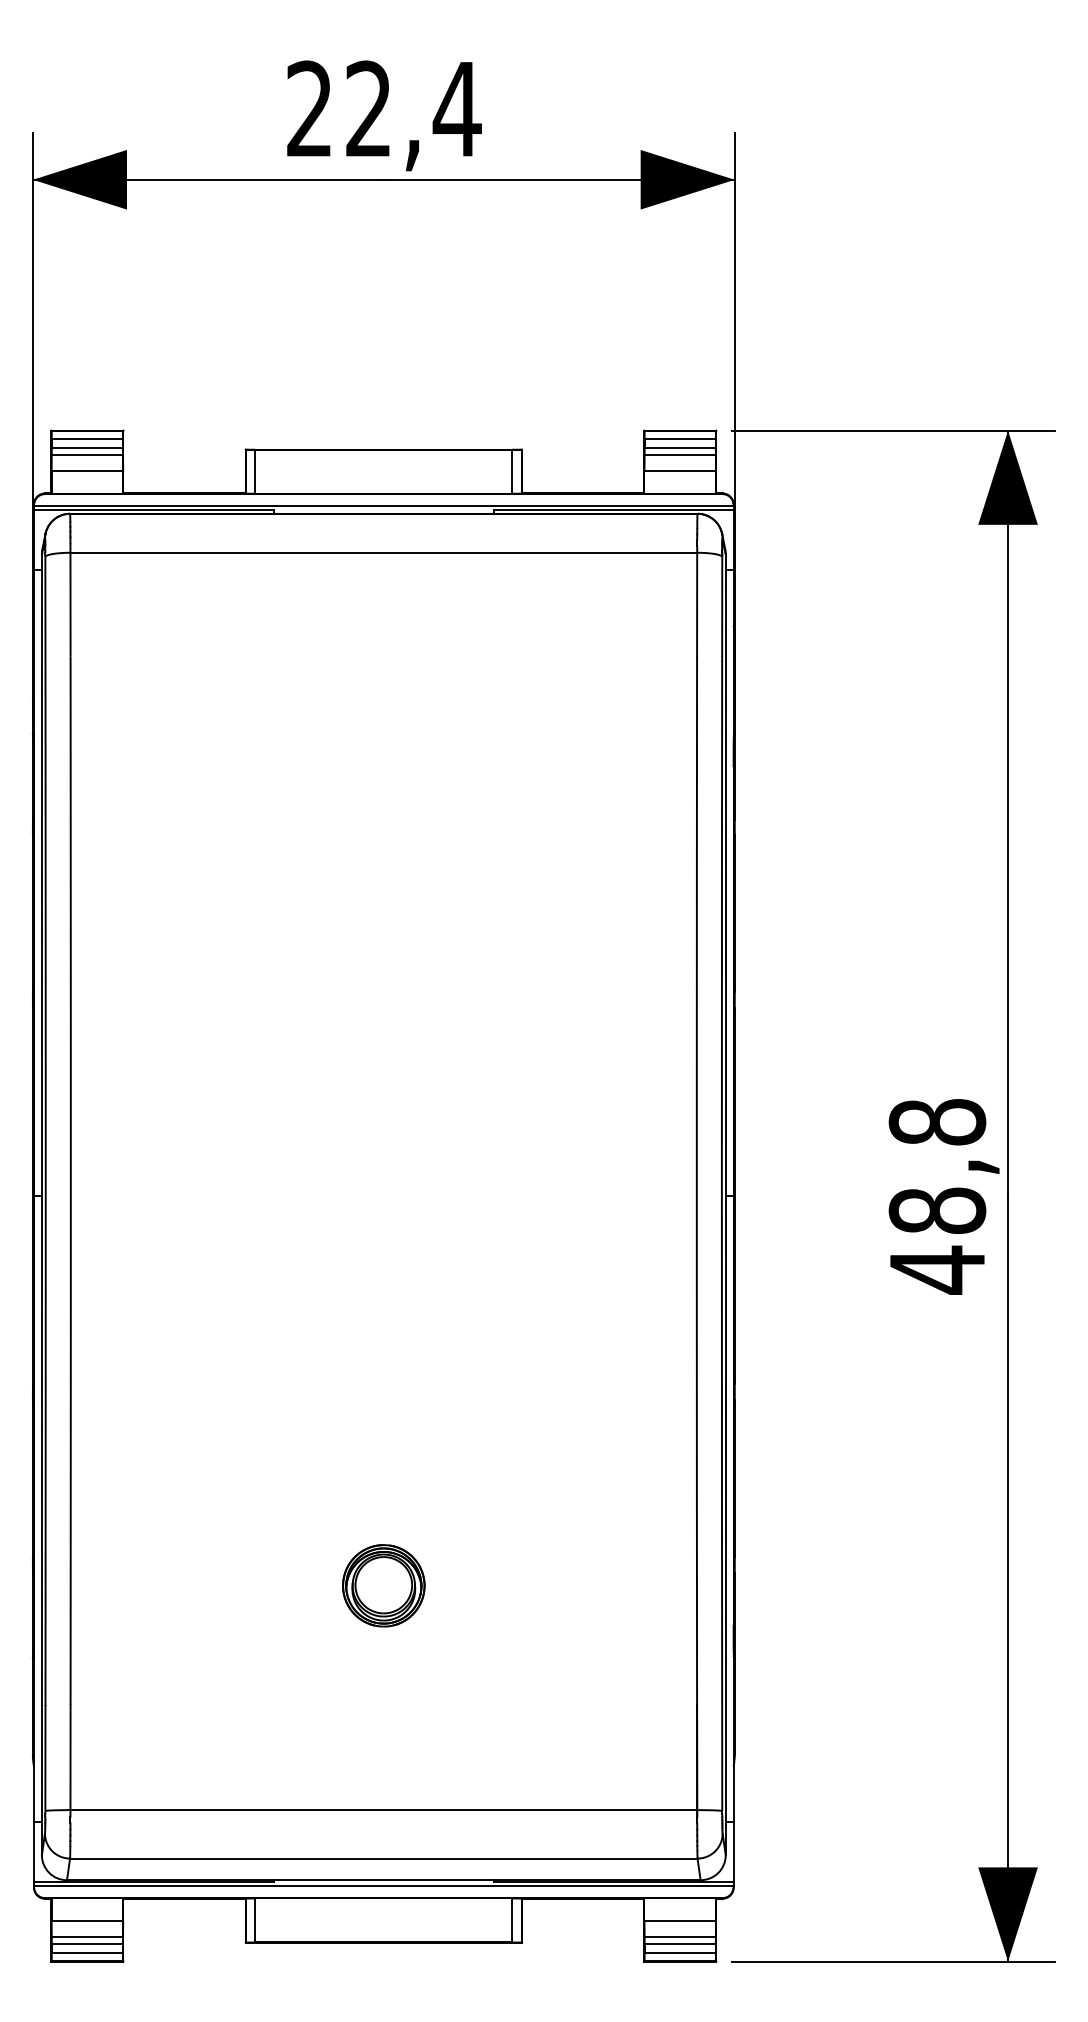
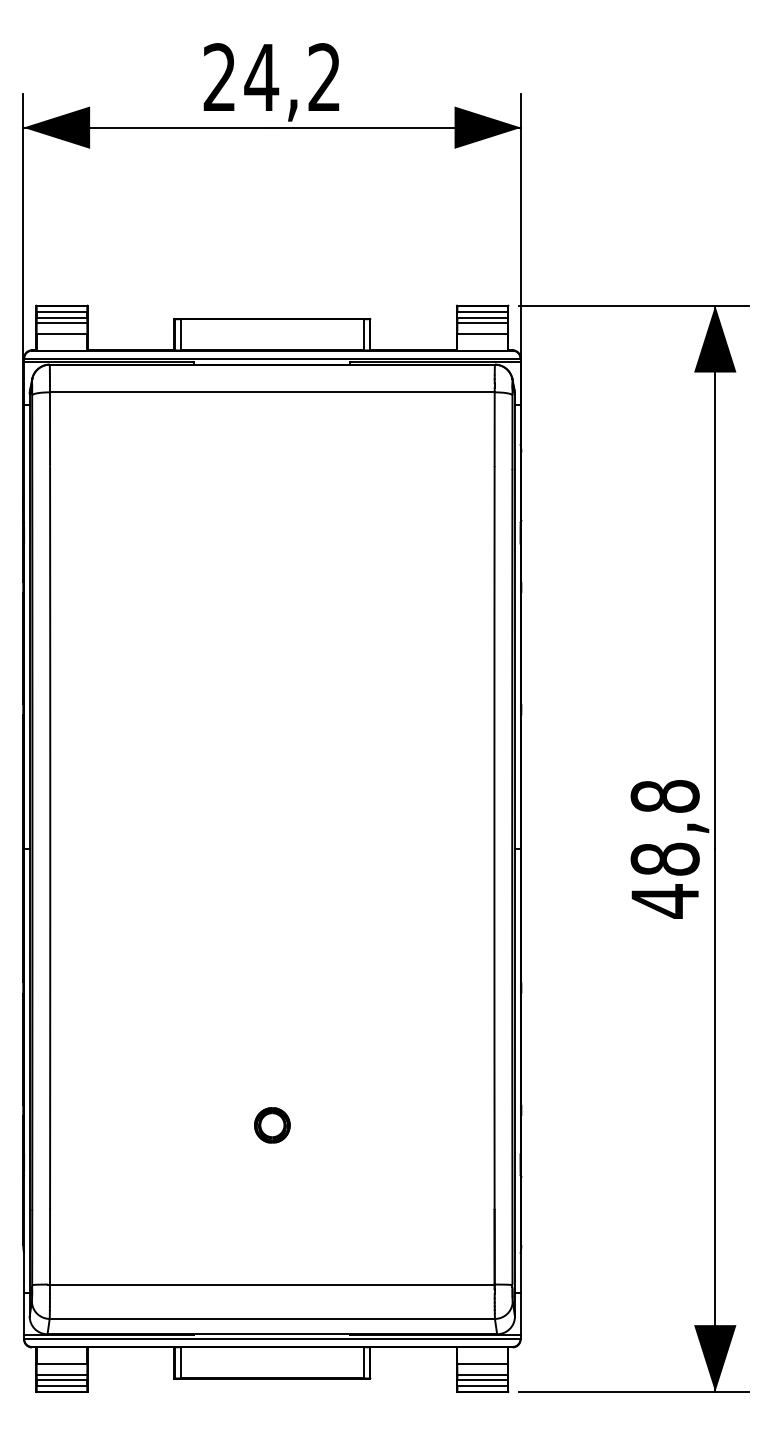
text: (412, 107) -> (292, 76), 22,4 -> 24,2
part: (384, 1585) -> (272, 1125), size x0.6

